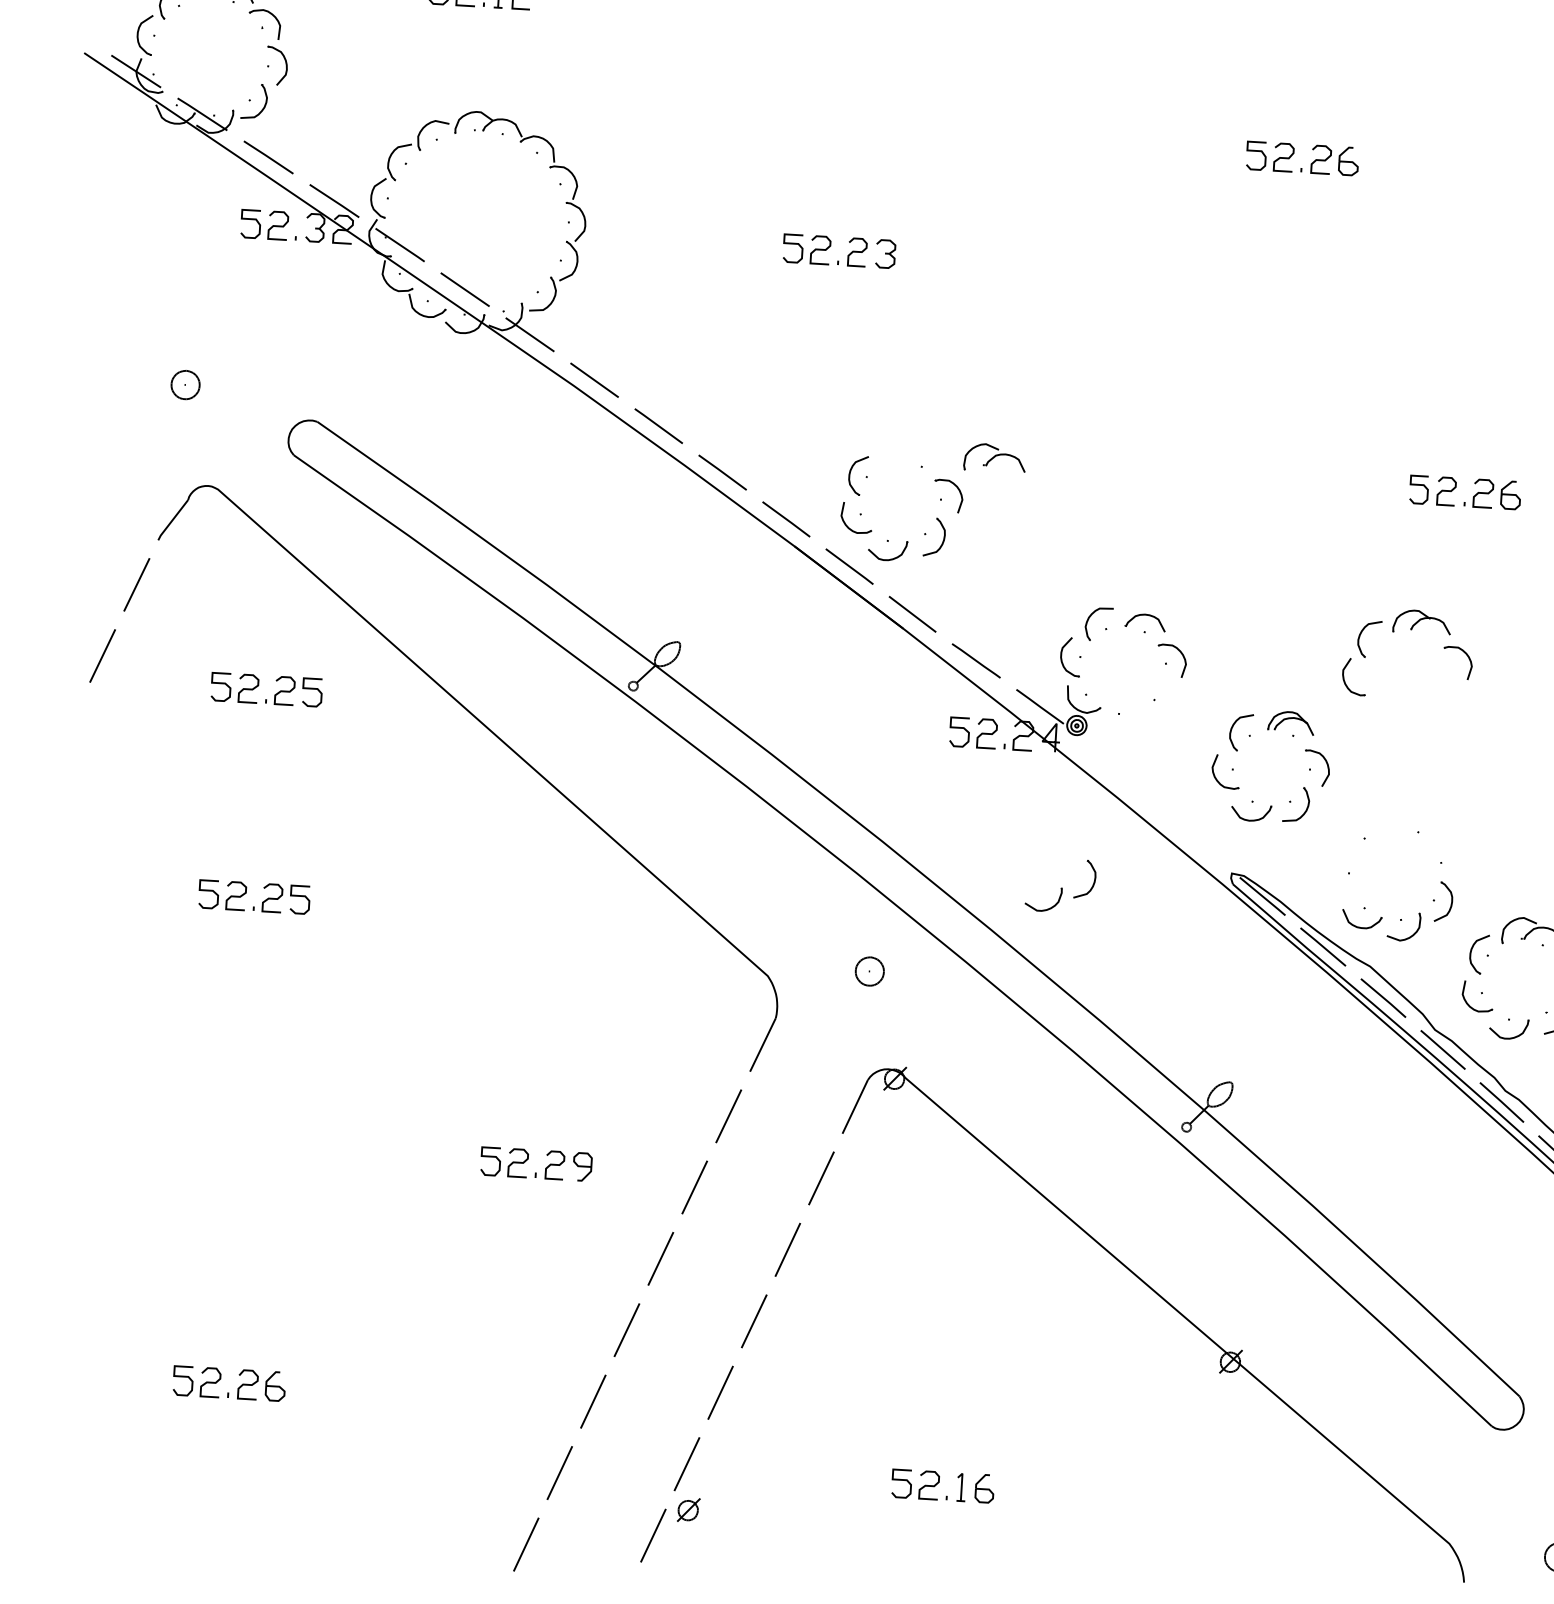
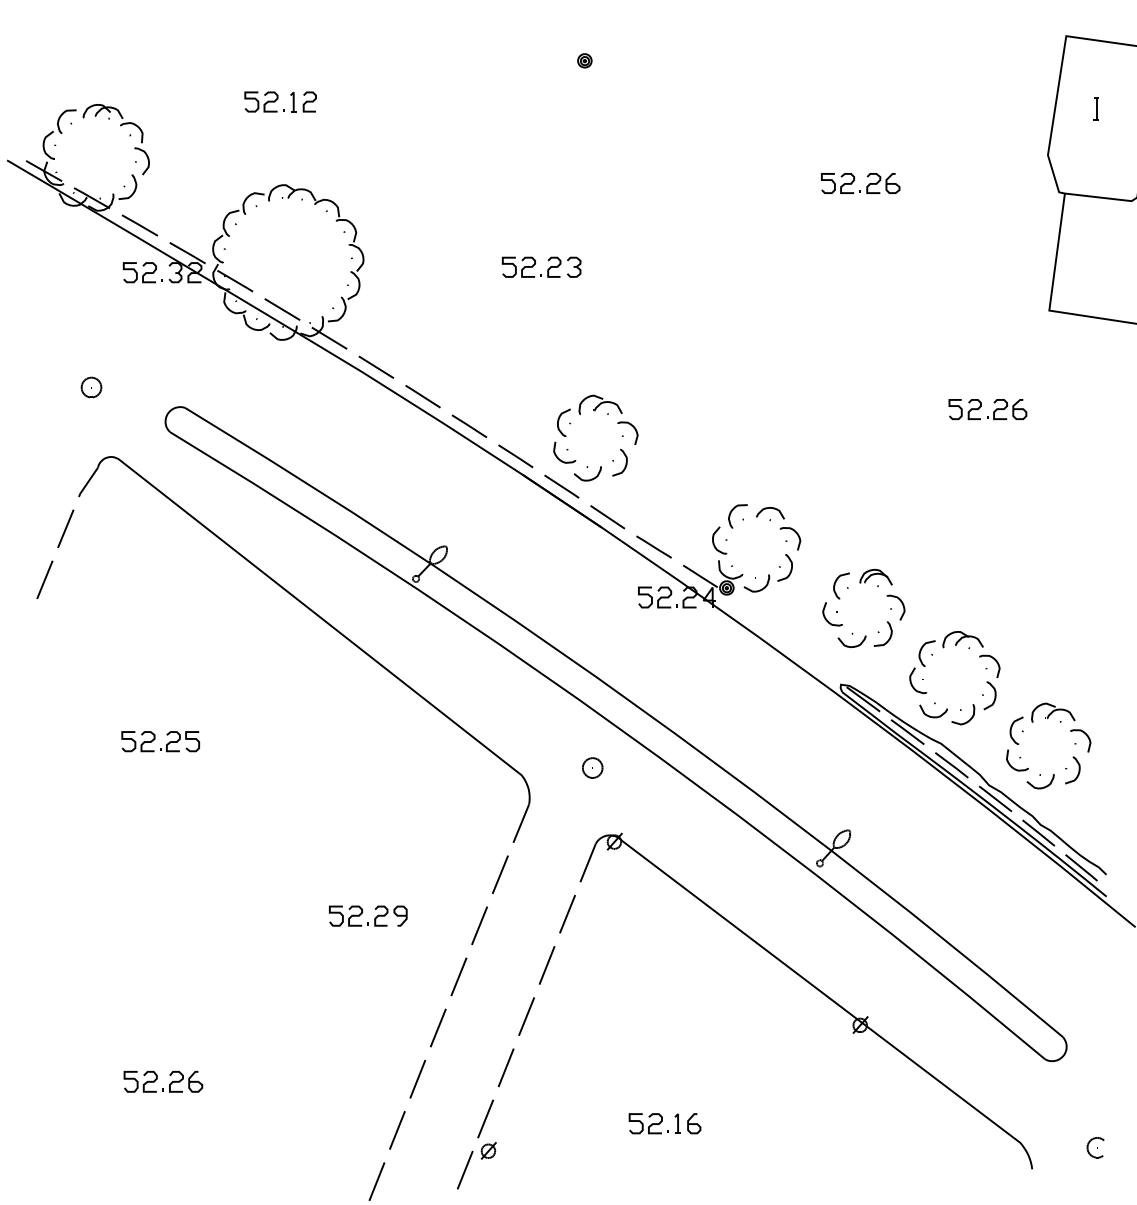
part: (994, 457) -> (600, 404), moved
part: (1410, 629) -> (955, 645), moved
part: (266, 689) -> (160, 596), removed
part: (1059, 885) -> (767, 573), moved

